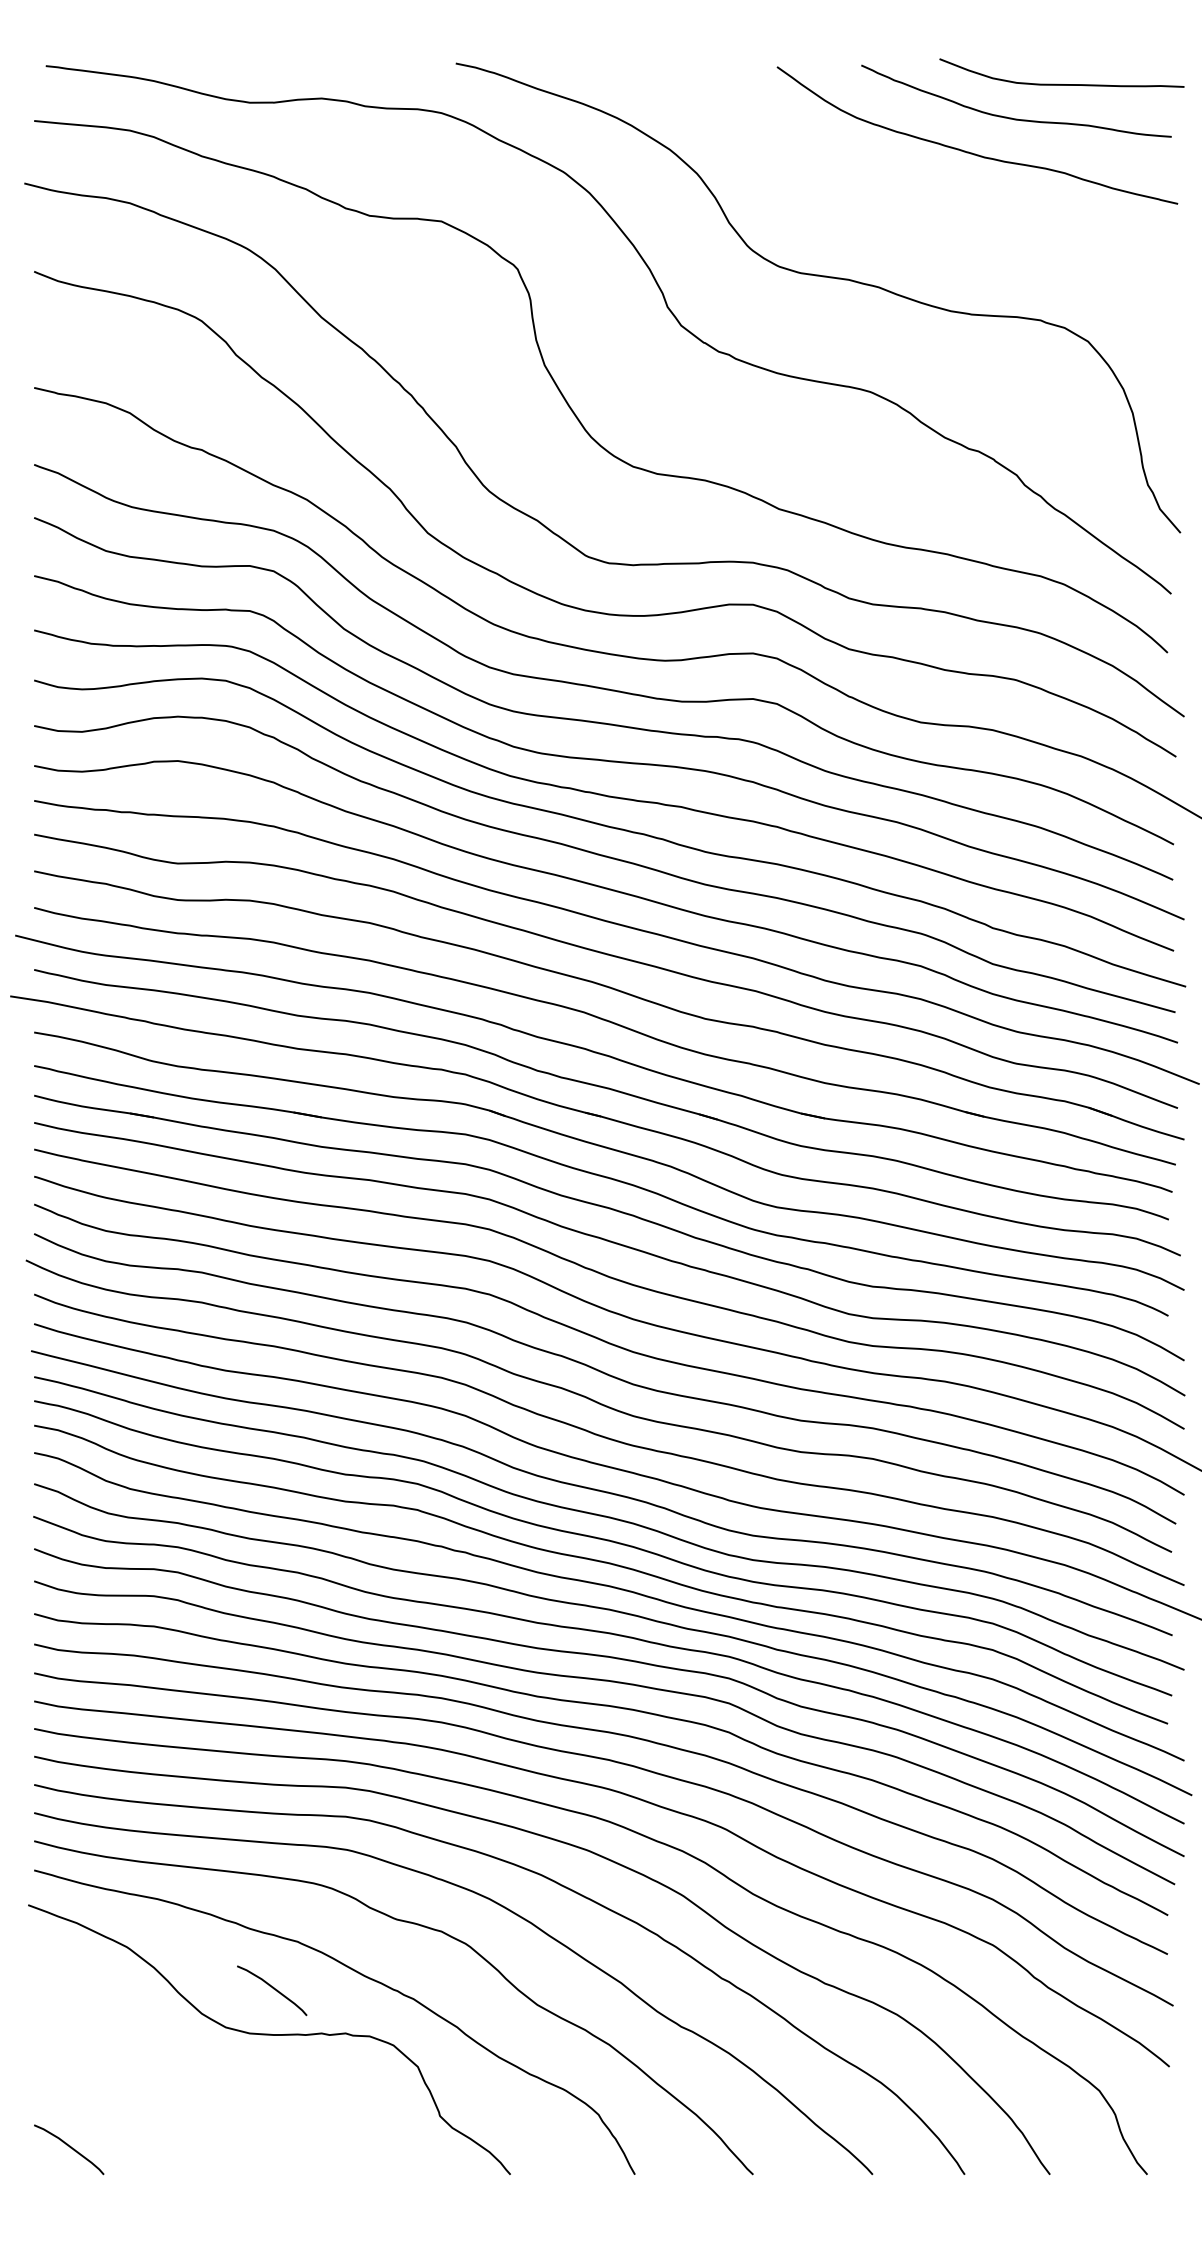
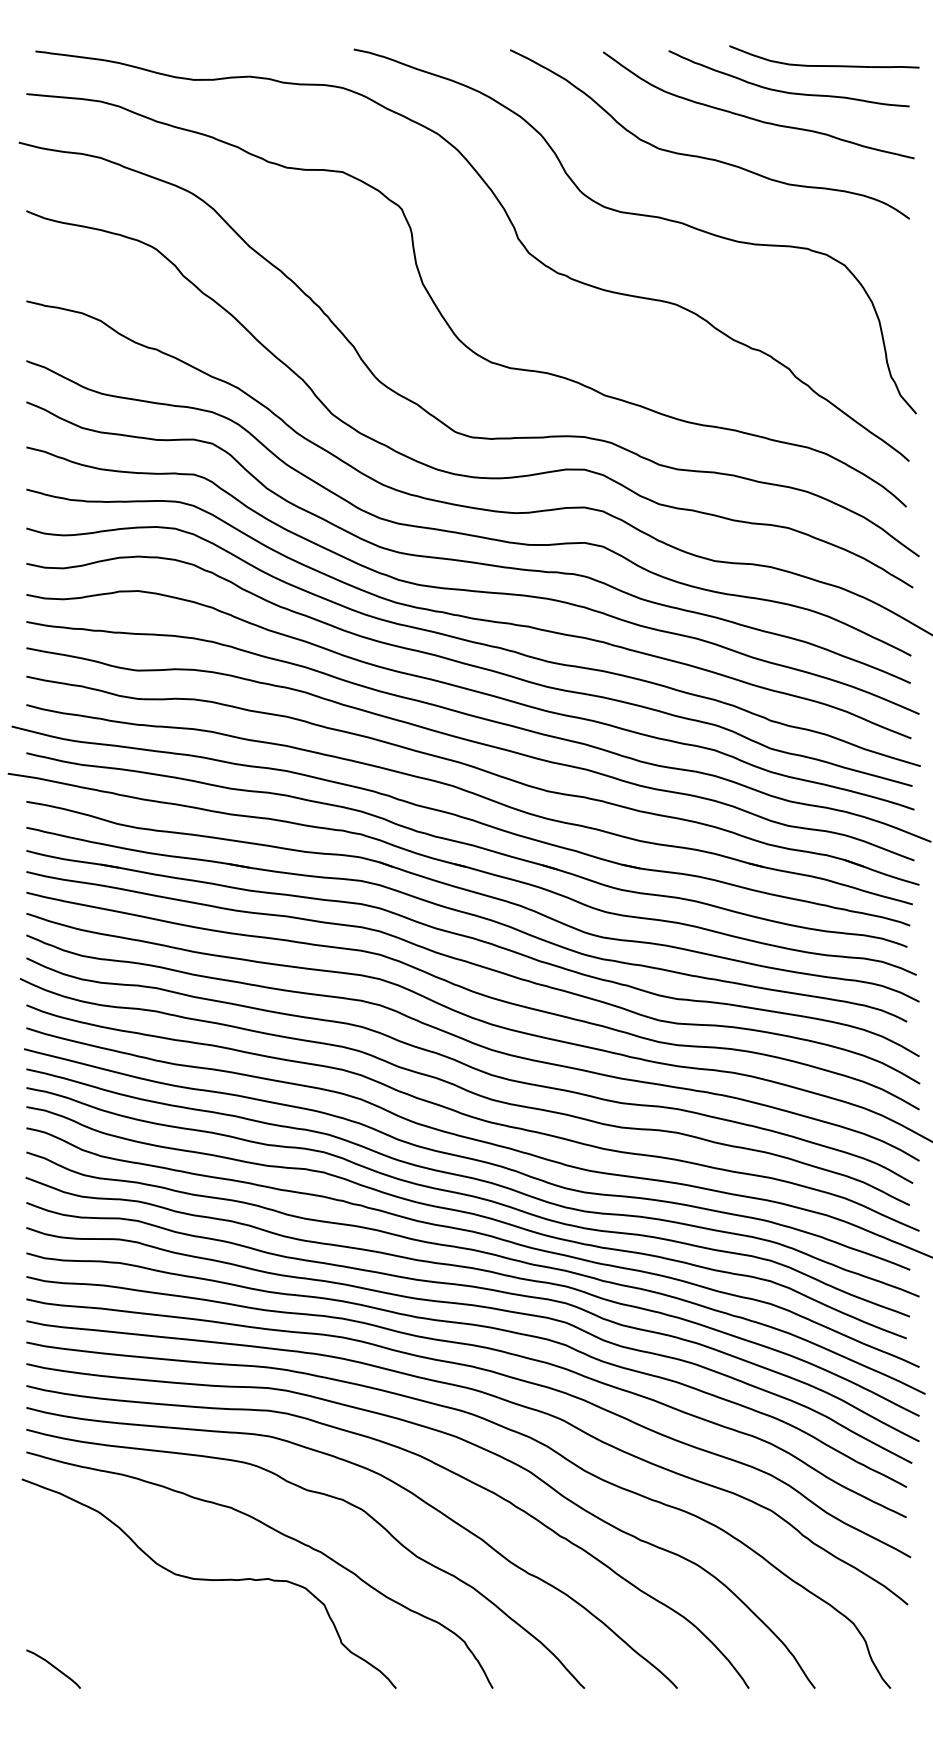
curve: (909, 202) -> (706, 157), added
curve: (273, 1989) -> (212, 1544), removed

